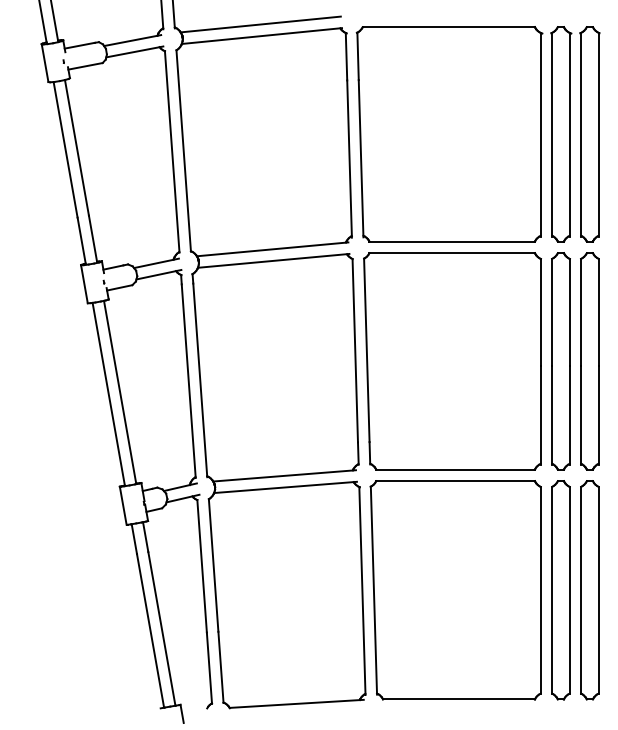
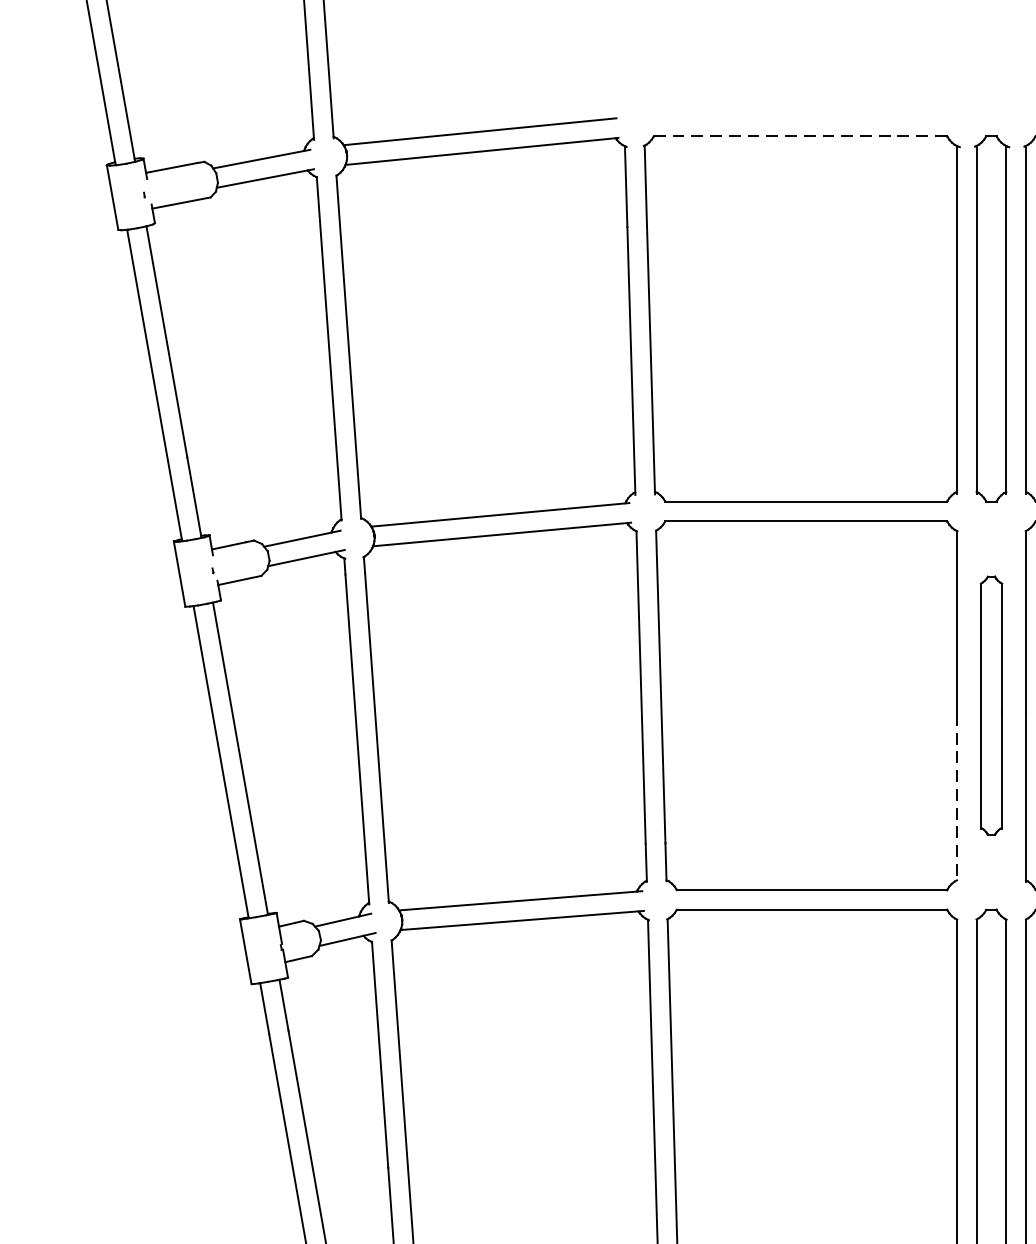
line: (449, 27) -> (801, 136), solid -> dashed
part: (560, 361) -> (990, 705), size x0.7
line: (540, 416) -> (956, 799), solid -> dashed

